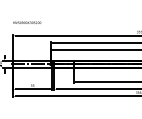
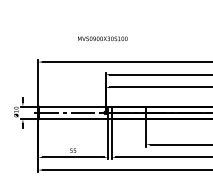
text: (27, 22) -> (103, 38), moved

